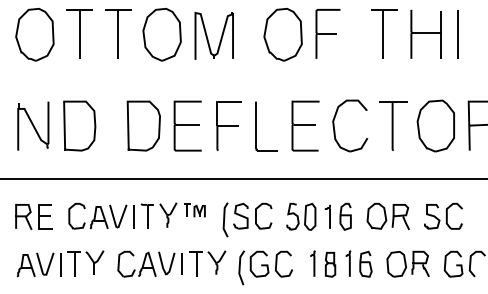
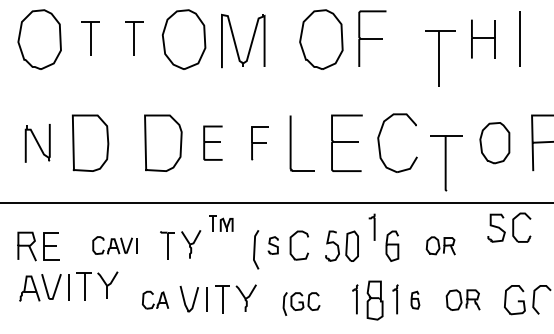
part: (79, 33) -> (90, 38), size x0.6
part: (118, 33) -> (134, 38), size x0.6
part: (384, 33) -> (440, 58), moved
part: (425, 33) -> (483, 38), size x0.7
part: (187, 125) -> (212, 142), size x0.6
part: (435, 125) -> (494, 142), size x0.7
part: (32, 126) -> (37, 143), size x0.7
part: (228, 126) -> (259, 143), size x0.6
part: (393, 126) -> (446, 163), moved
part: (195, 209) -> (221, 223), moved
part: (100, 216) -> (114, 245), size x0.6
part: (240, 216) -> (272, 245), size x0.6
part: (327, 216) -> (371, 226), moved
part: (388, 216) -> (440, 245), size x0.6
part: (443, 216) -> (509, 227), moved
part: (60, 263) -> (68, 286), moved
part: (136, 264) -> (155, 300), size x0.6
part: (330, 264) -> (375, 300), size x1.4
part: (366, 264) -> (415, 300), size x0.6
part: (407, 264) -> (462, 300), size x0.7
part: (265, 267) -> (301, 303), size x0.6

